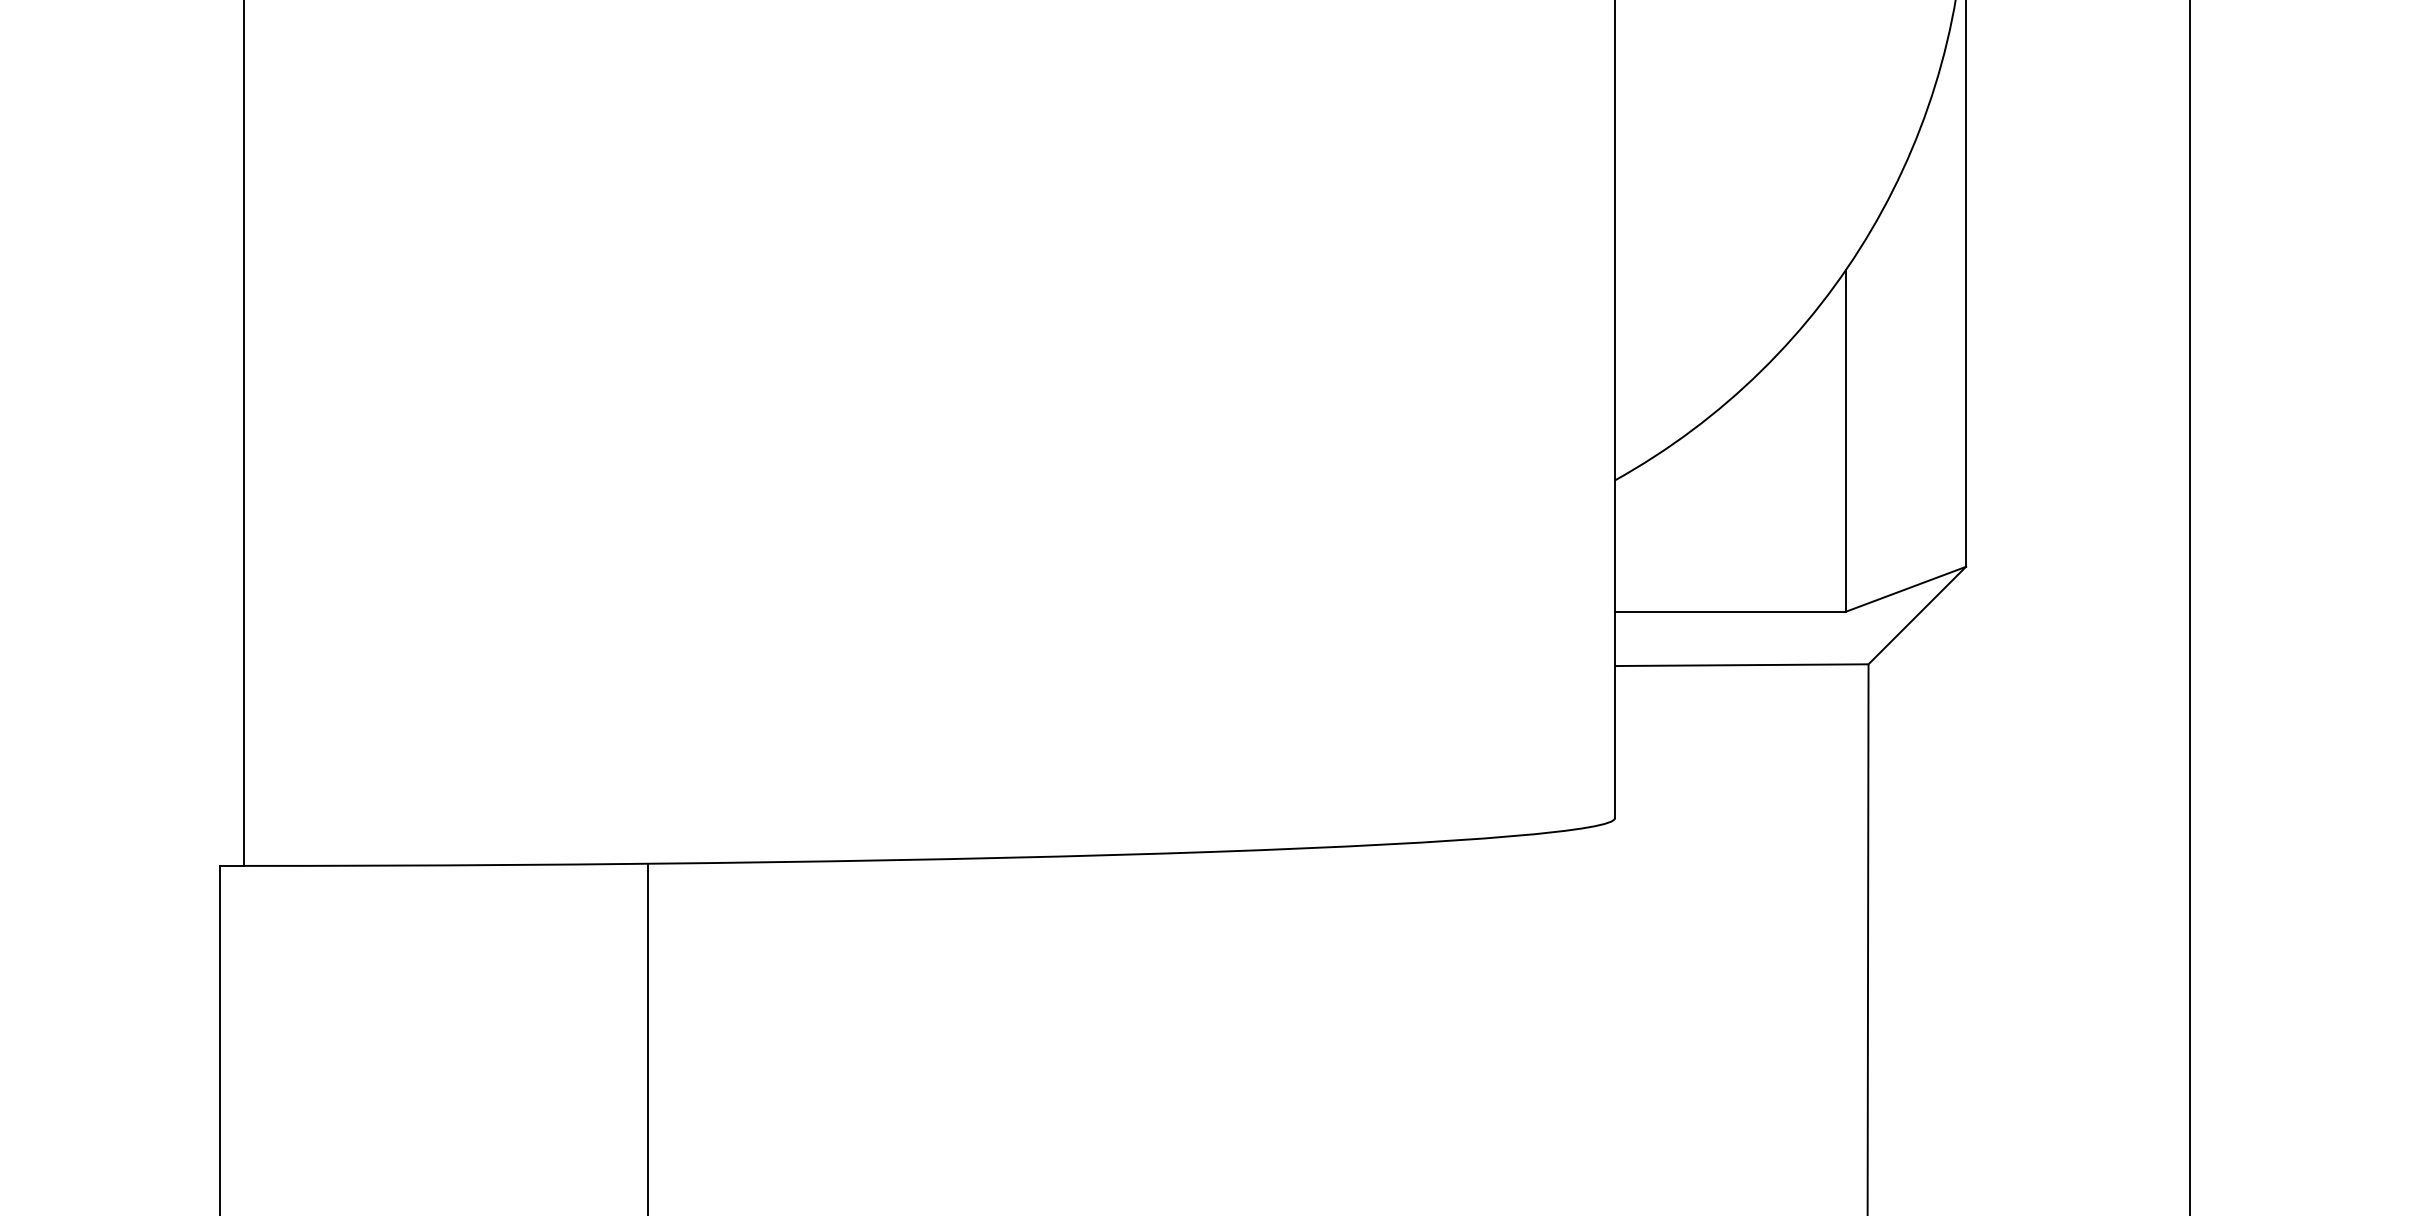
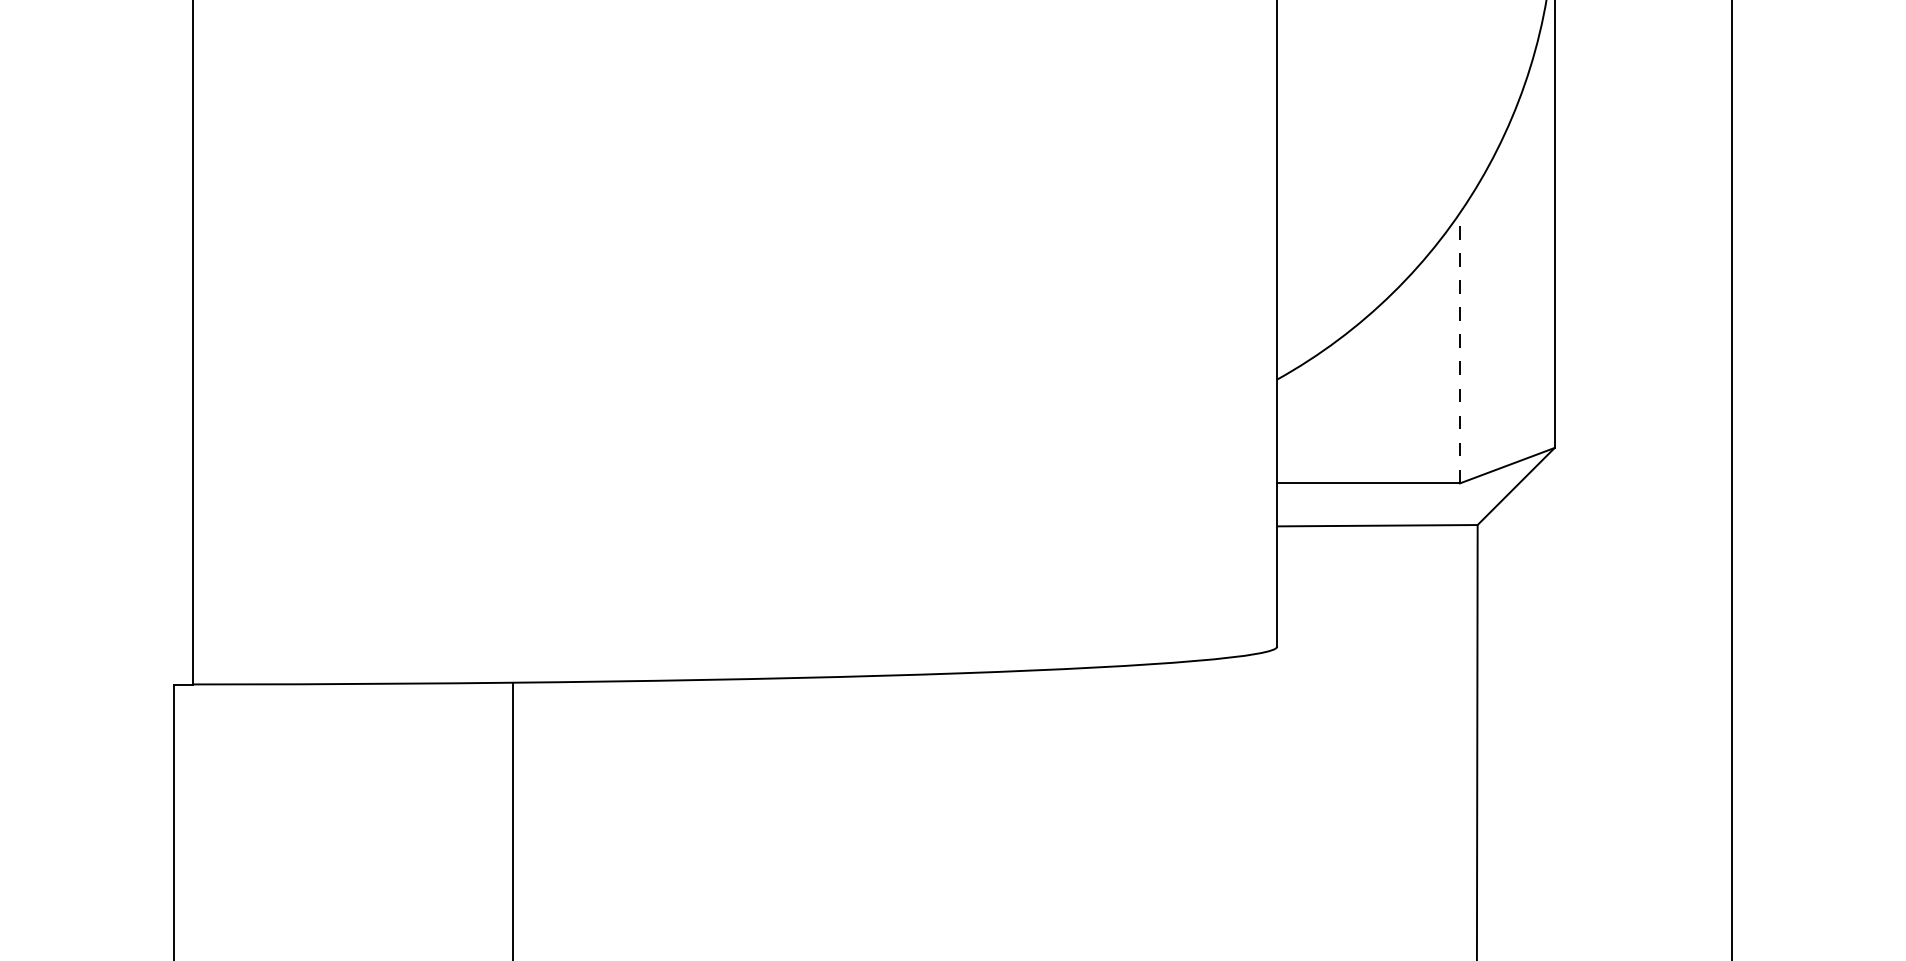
line: (1846, 440) -> (1460, 348), solid -> dashed

